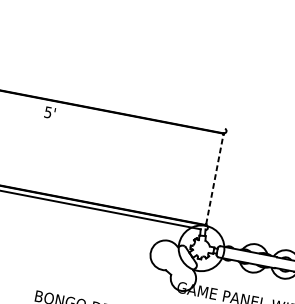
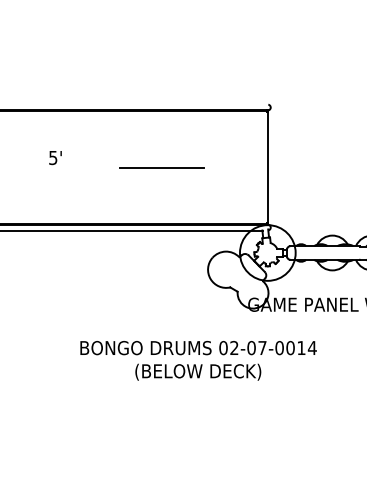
text: (49, 113) -> (55, 158), moved
line: (129, 162) -> (161, 167), added
line: (214, 179) -> (267, 167), dashed -> solid

